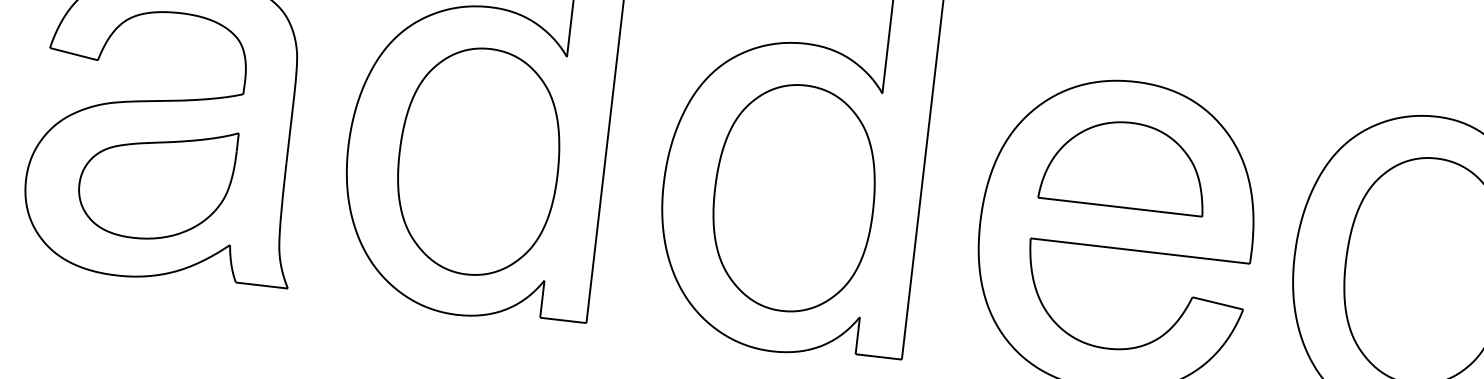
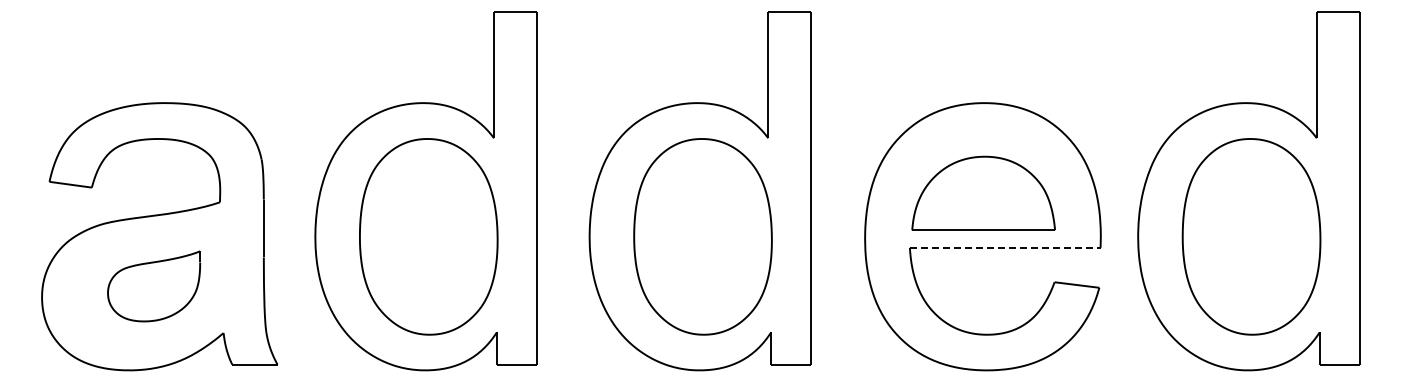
part: (1125, 163) -> (983, 192), moved
part: (155, 182) -> (153, 286), size x0.7
line: (1140, 250) -> (1005, 247), solid -> dashed

